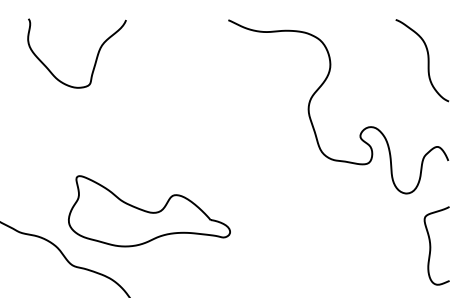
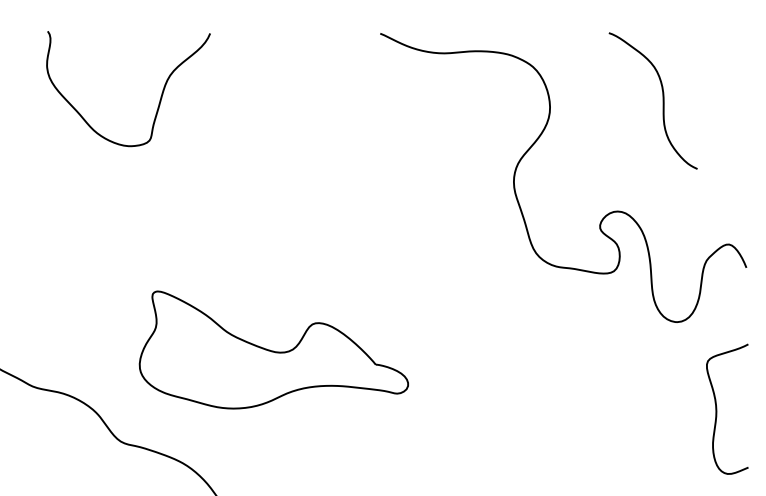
curve: (427, 60) -> (661, 100), moved
part: (149, 211) -> (273, 350), moved

